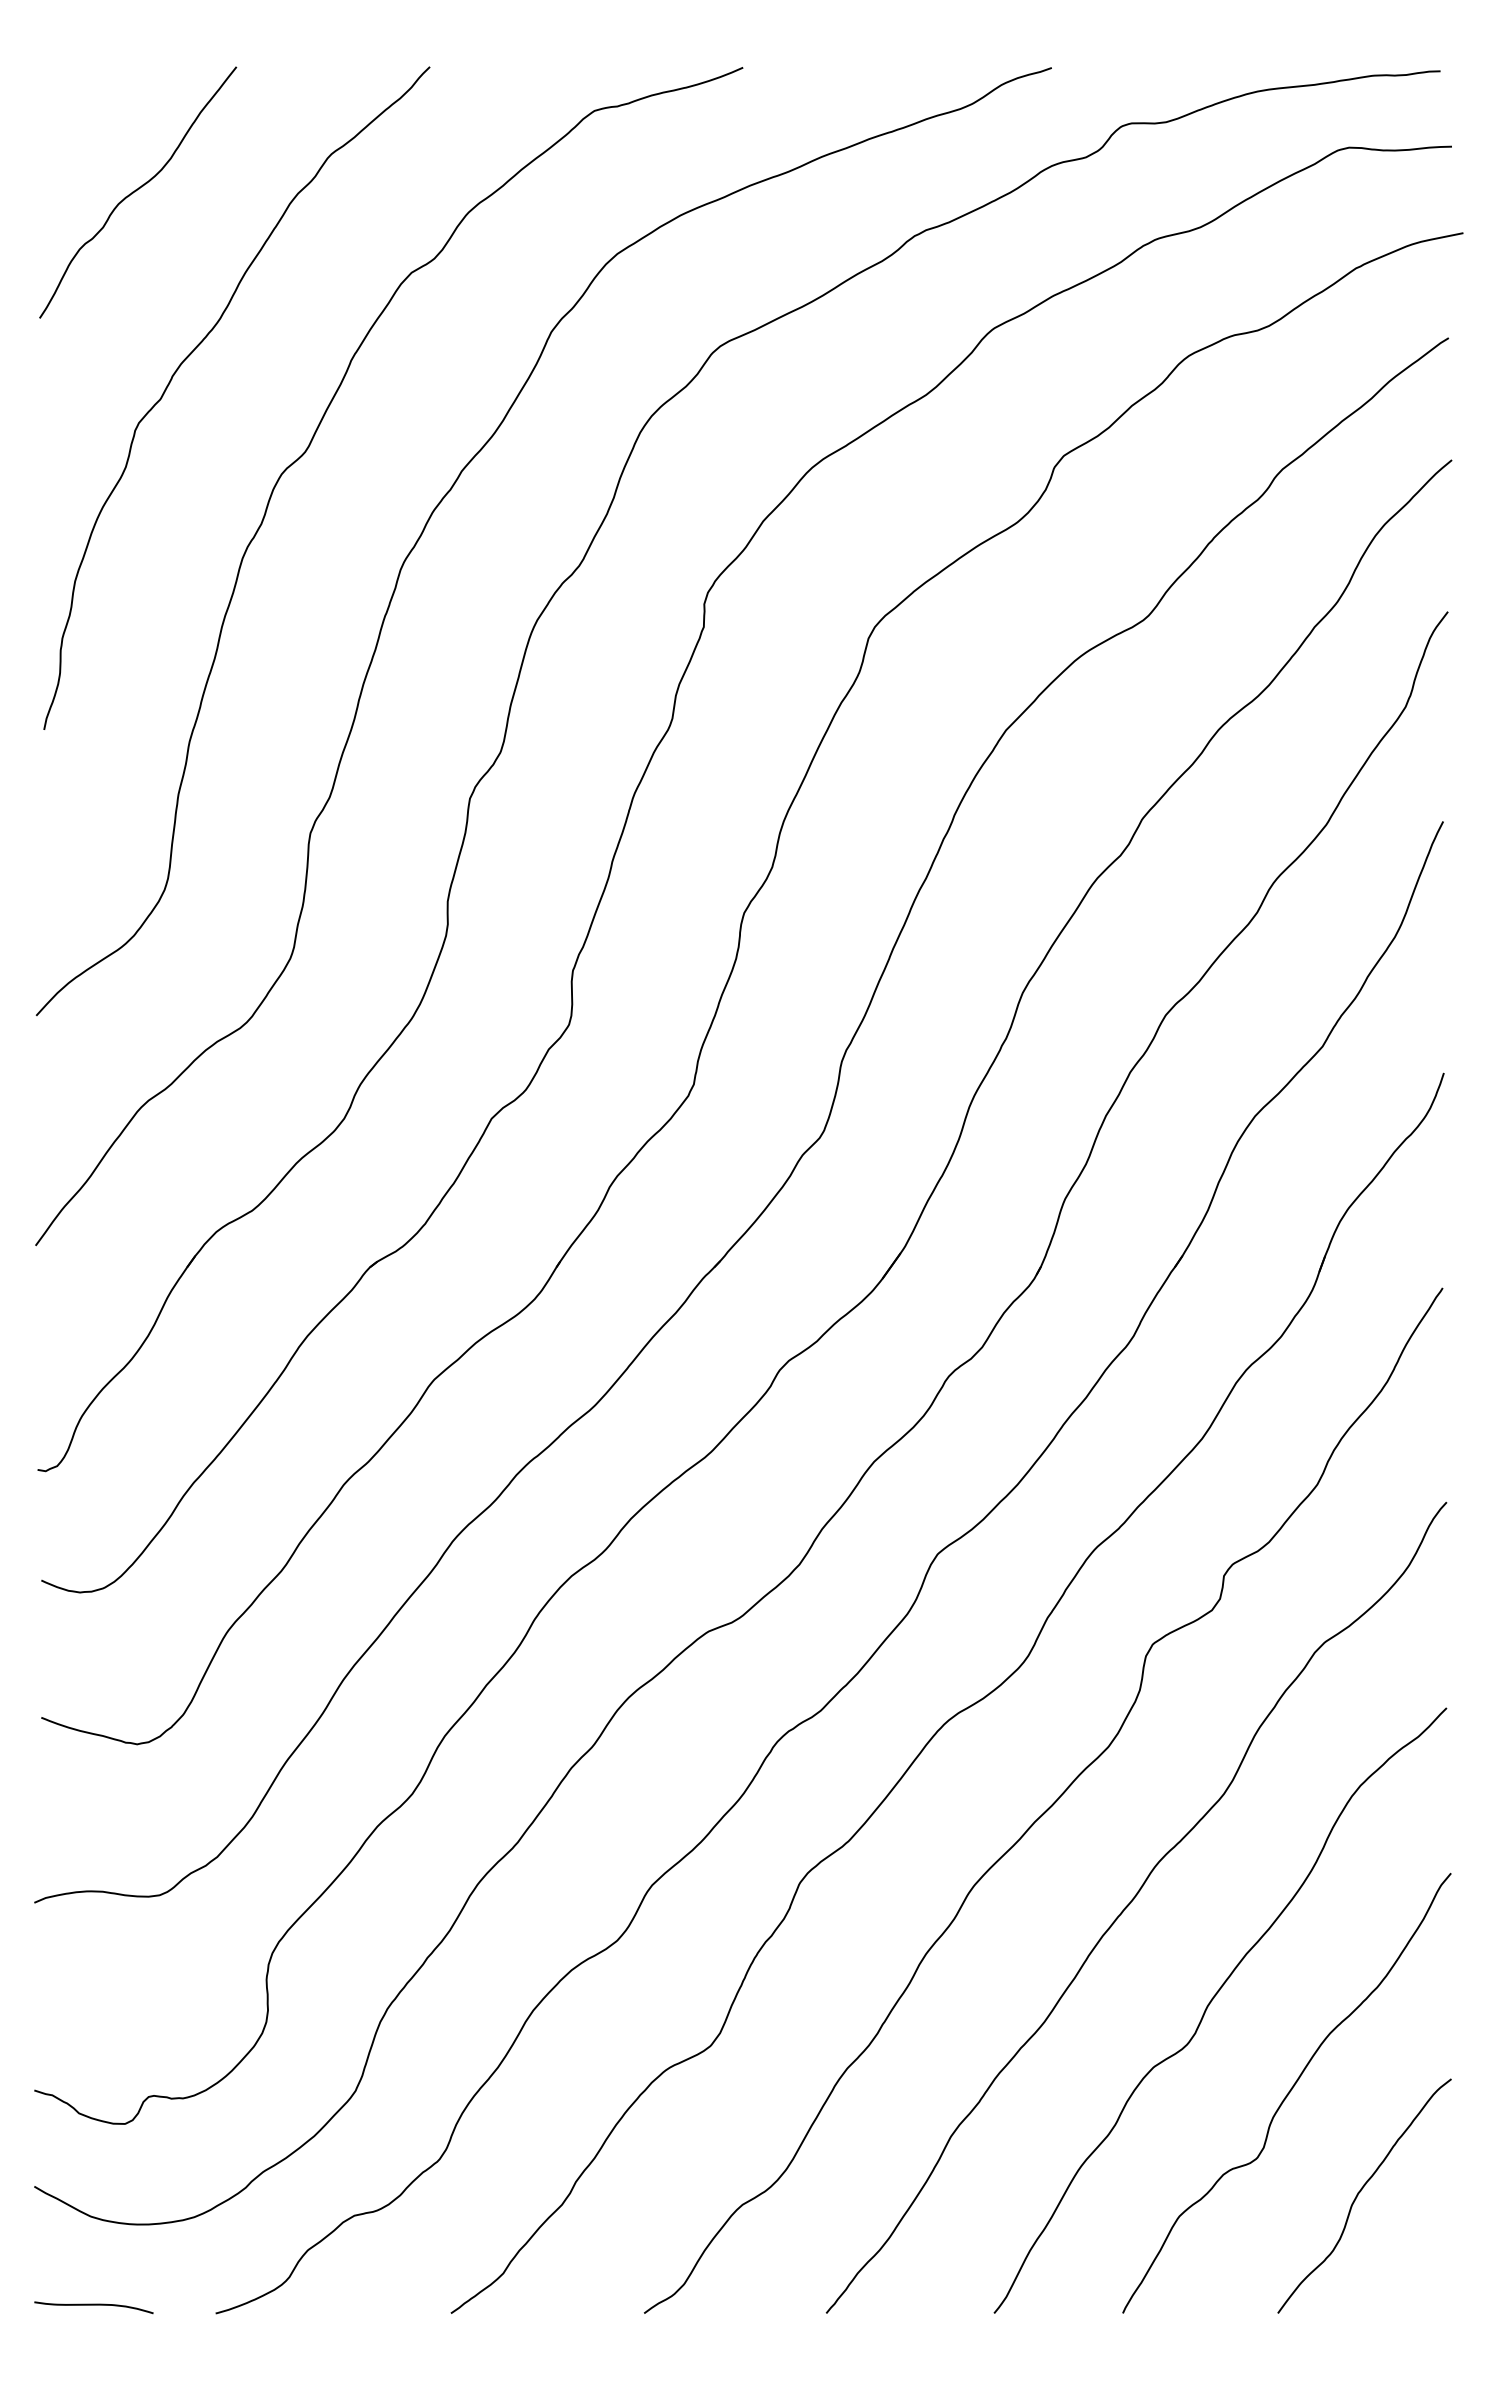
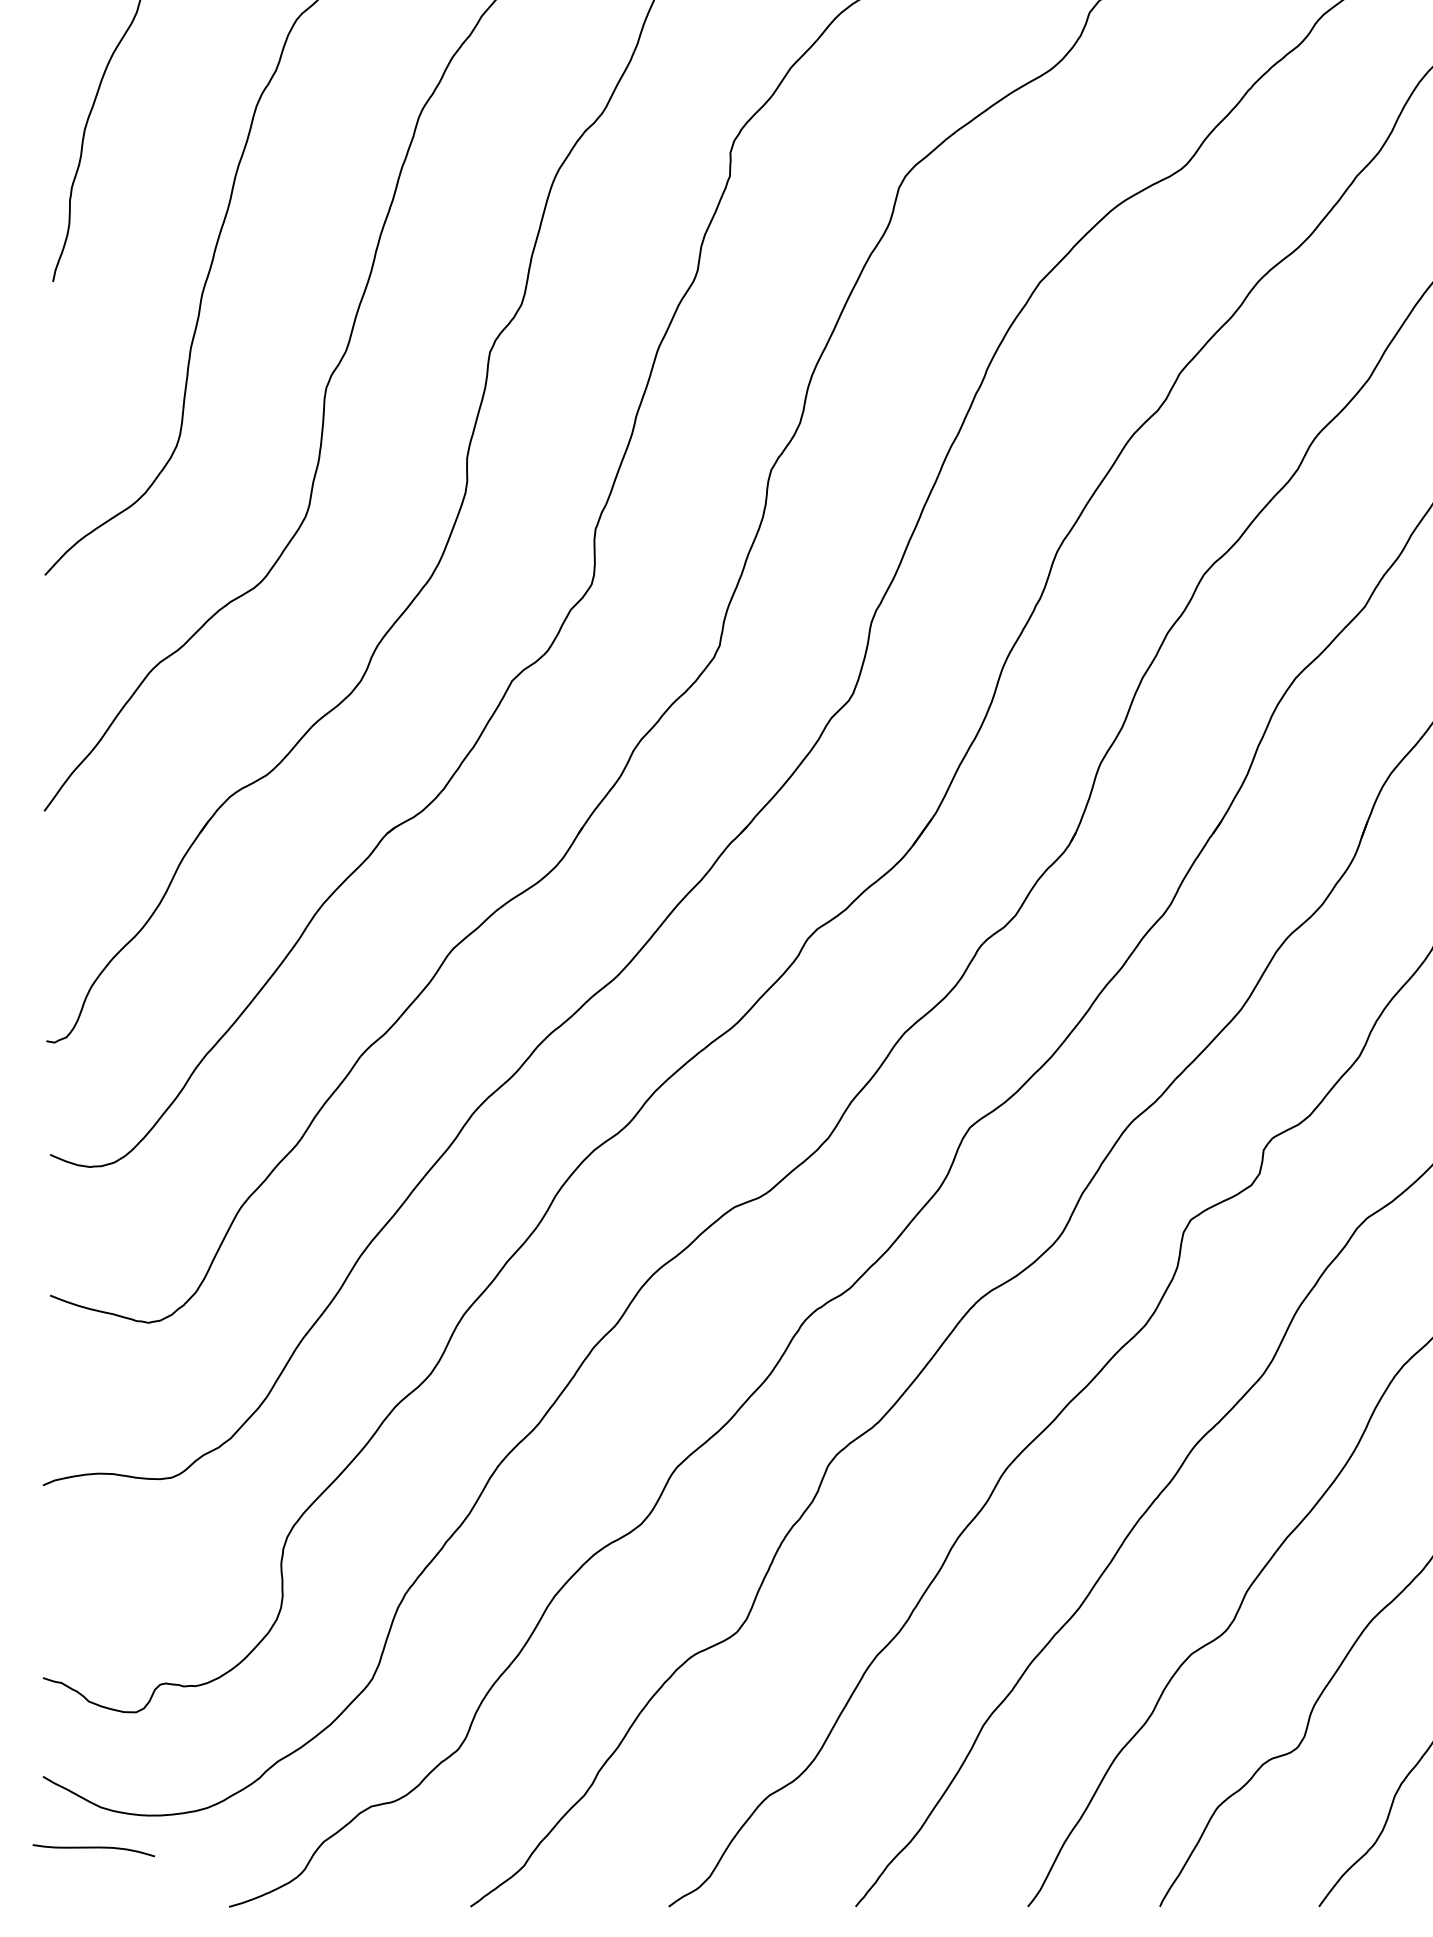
curve: (93, 2305) -> (93, 1848), moved

